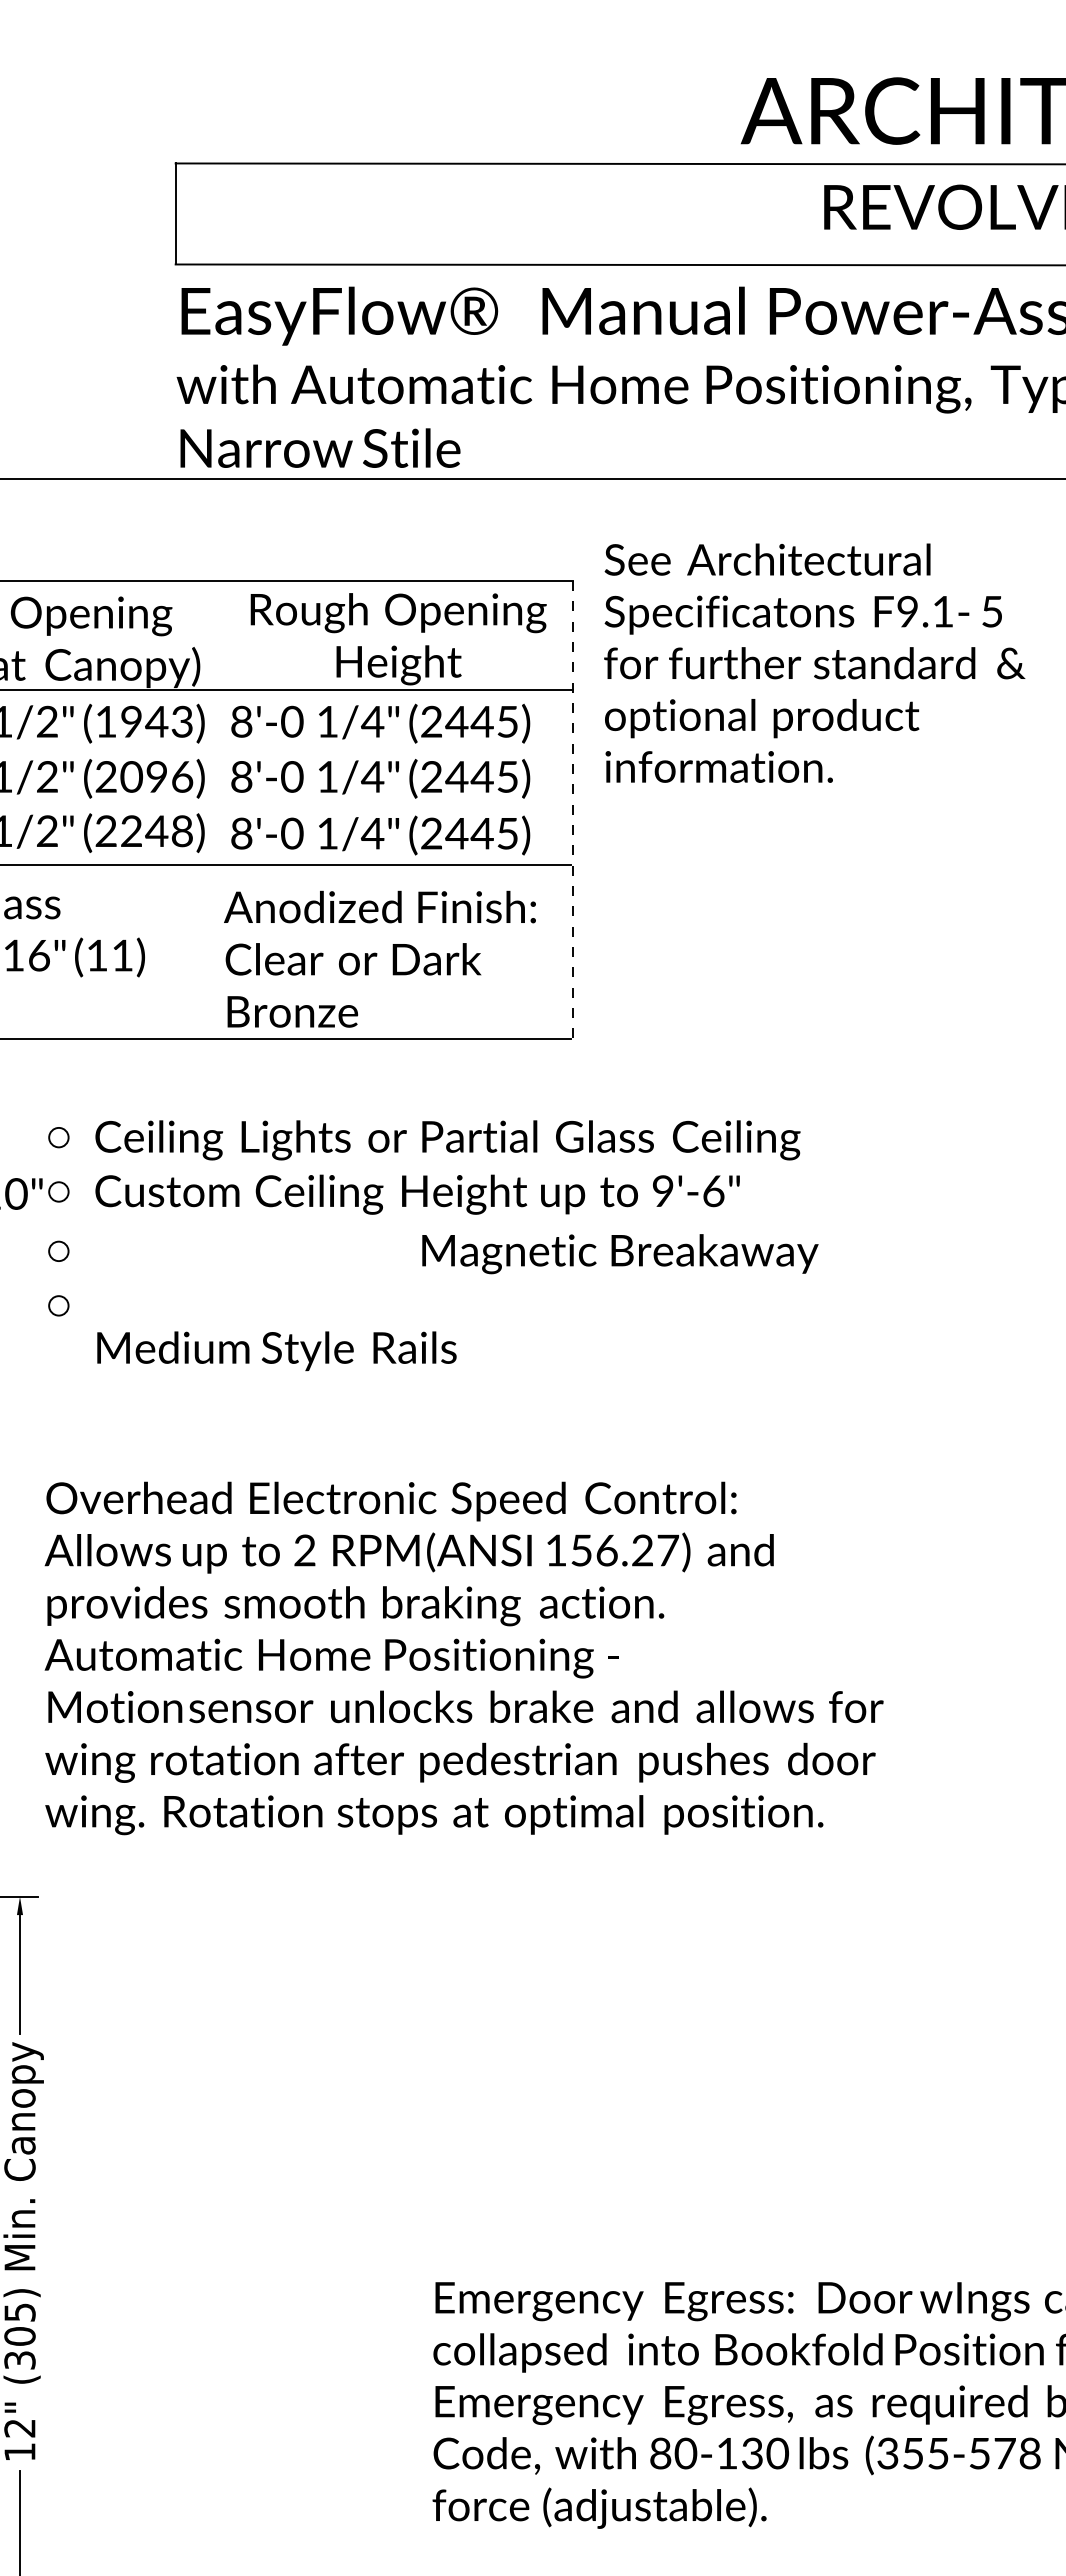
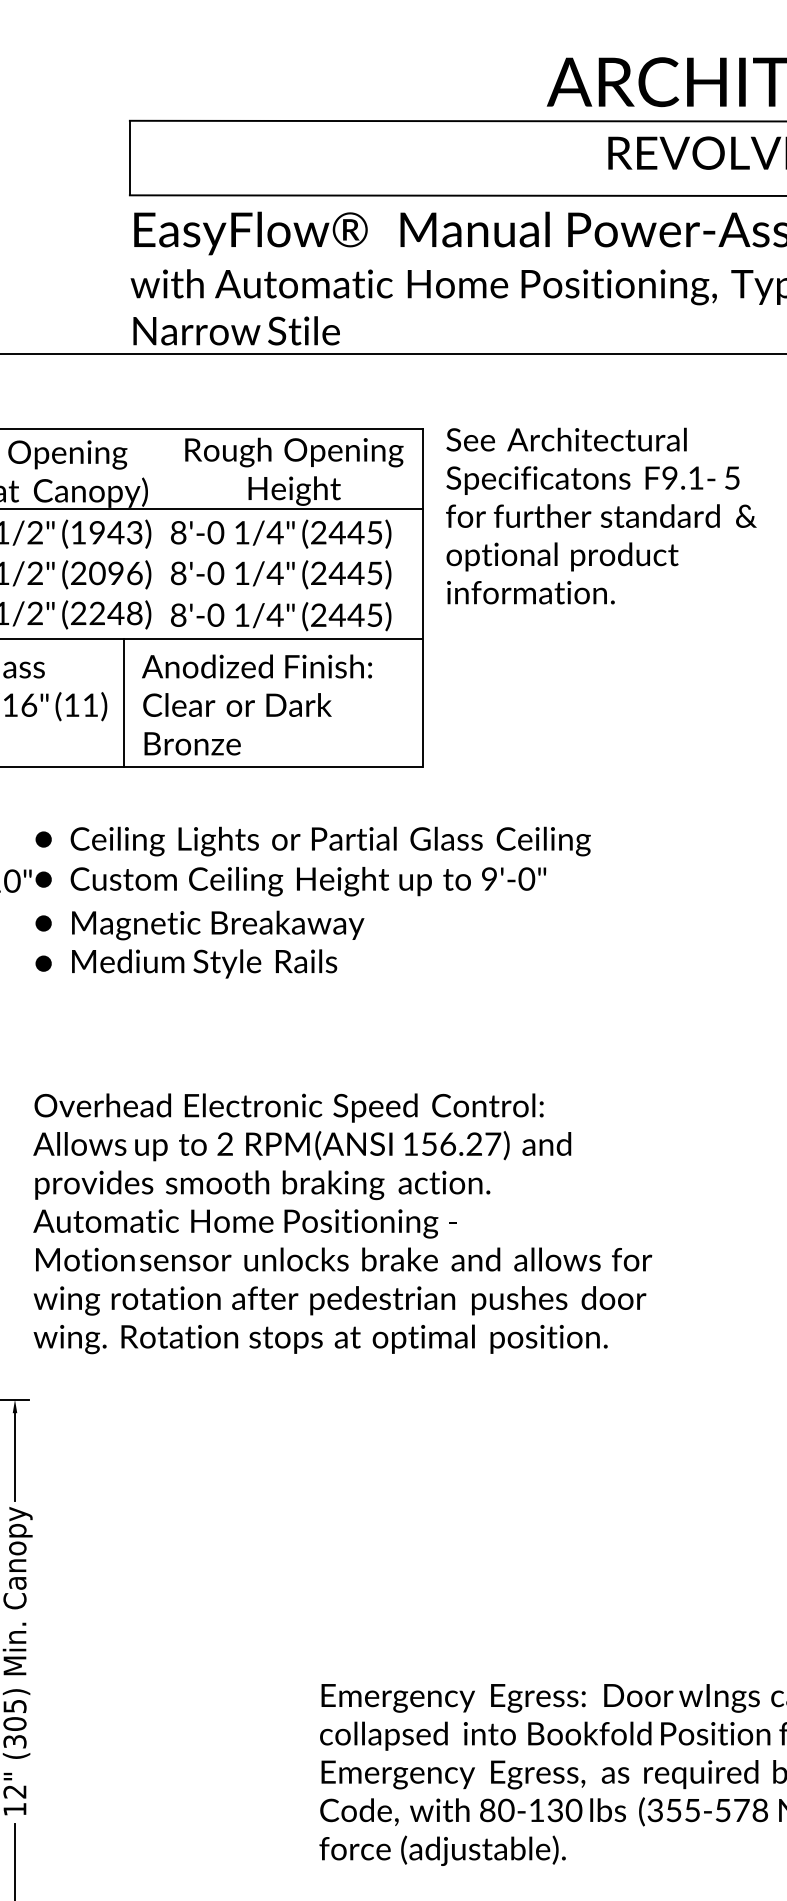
text: (814, 662) -> (601, 515), moved
line: (572, 810) -> (422, 598), dashed -> solid
line: (167, 952) -> (123, 702), added
text: (379, 958) -> (256, 704), moved
fill: (58, 1137) -> (43, 839), added
text: (713, 1190) -> (526, 878), 9'-6" -> 9'-0"
fill: (58, 1191) -> (43, 879), added
fill: (58, 1251) -> (43, 923), added
text: (620, 1254) -> (218, 925), moved
fill: (58, 1305) -> (43, 963), added
text: (276, 1351) -> (204, 964), moved

